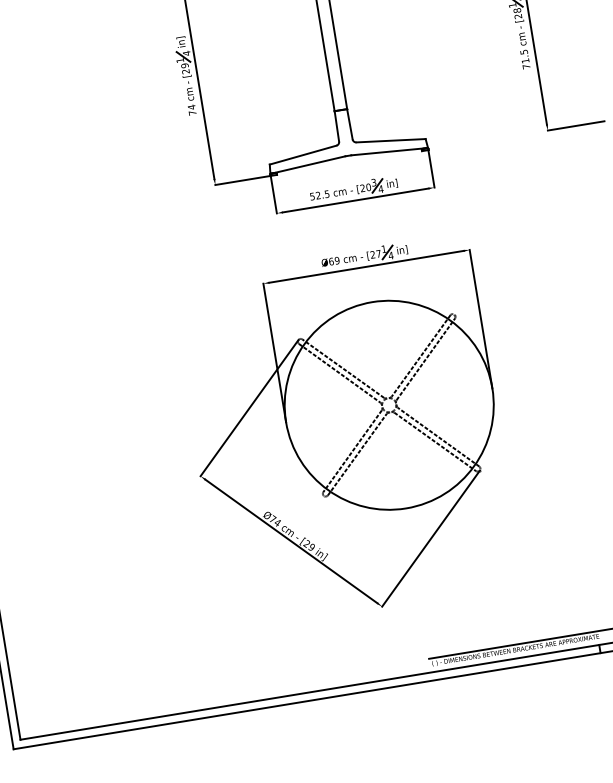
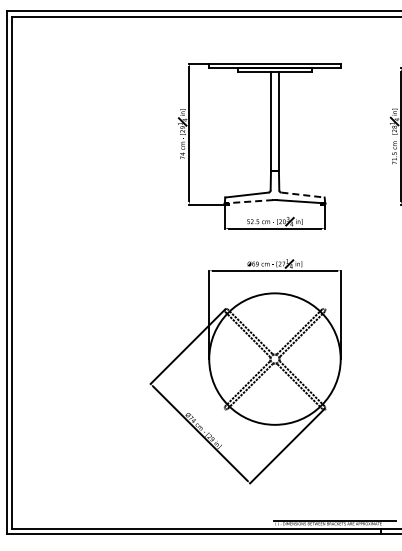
line: (391, 141) -> (303, 195), solid -> dashed
line: (307, 164) -> (248, 201), solid -> dashed

